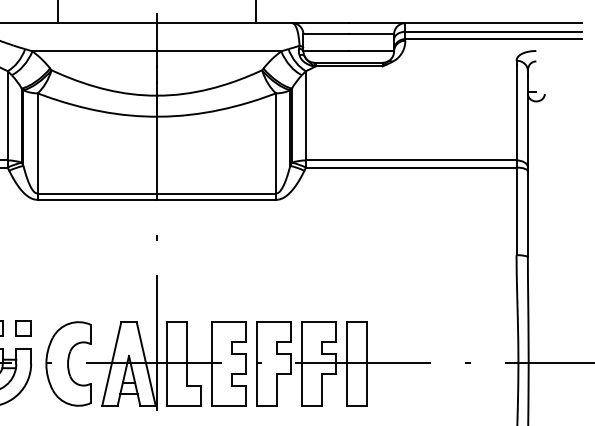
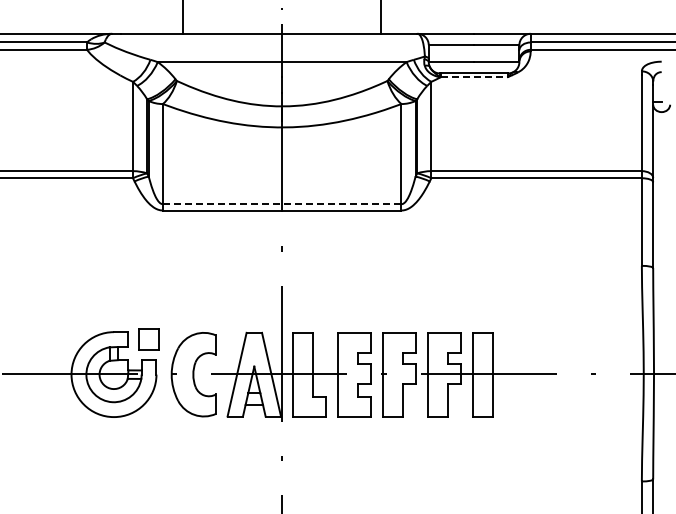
line: (349, 66) -> (474, 77), solid -> dashed
line: (156, 193) -> (281, 204), solid -> dashed
part: (23, 328) -> (148, 339), size x1.4

